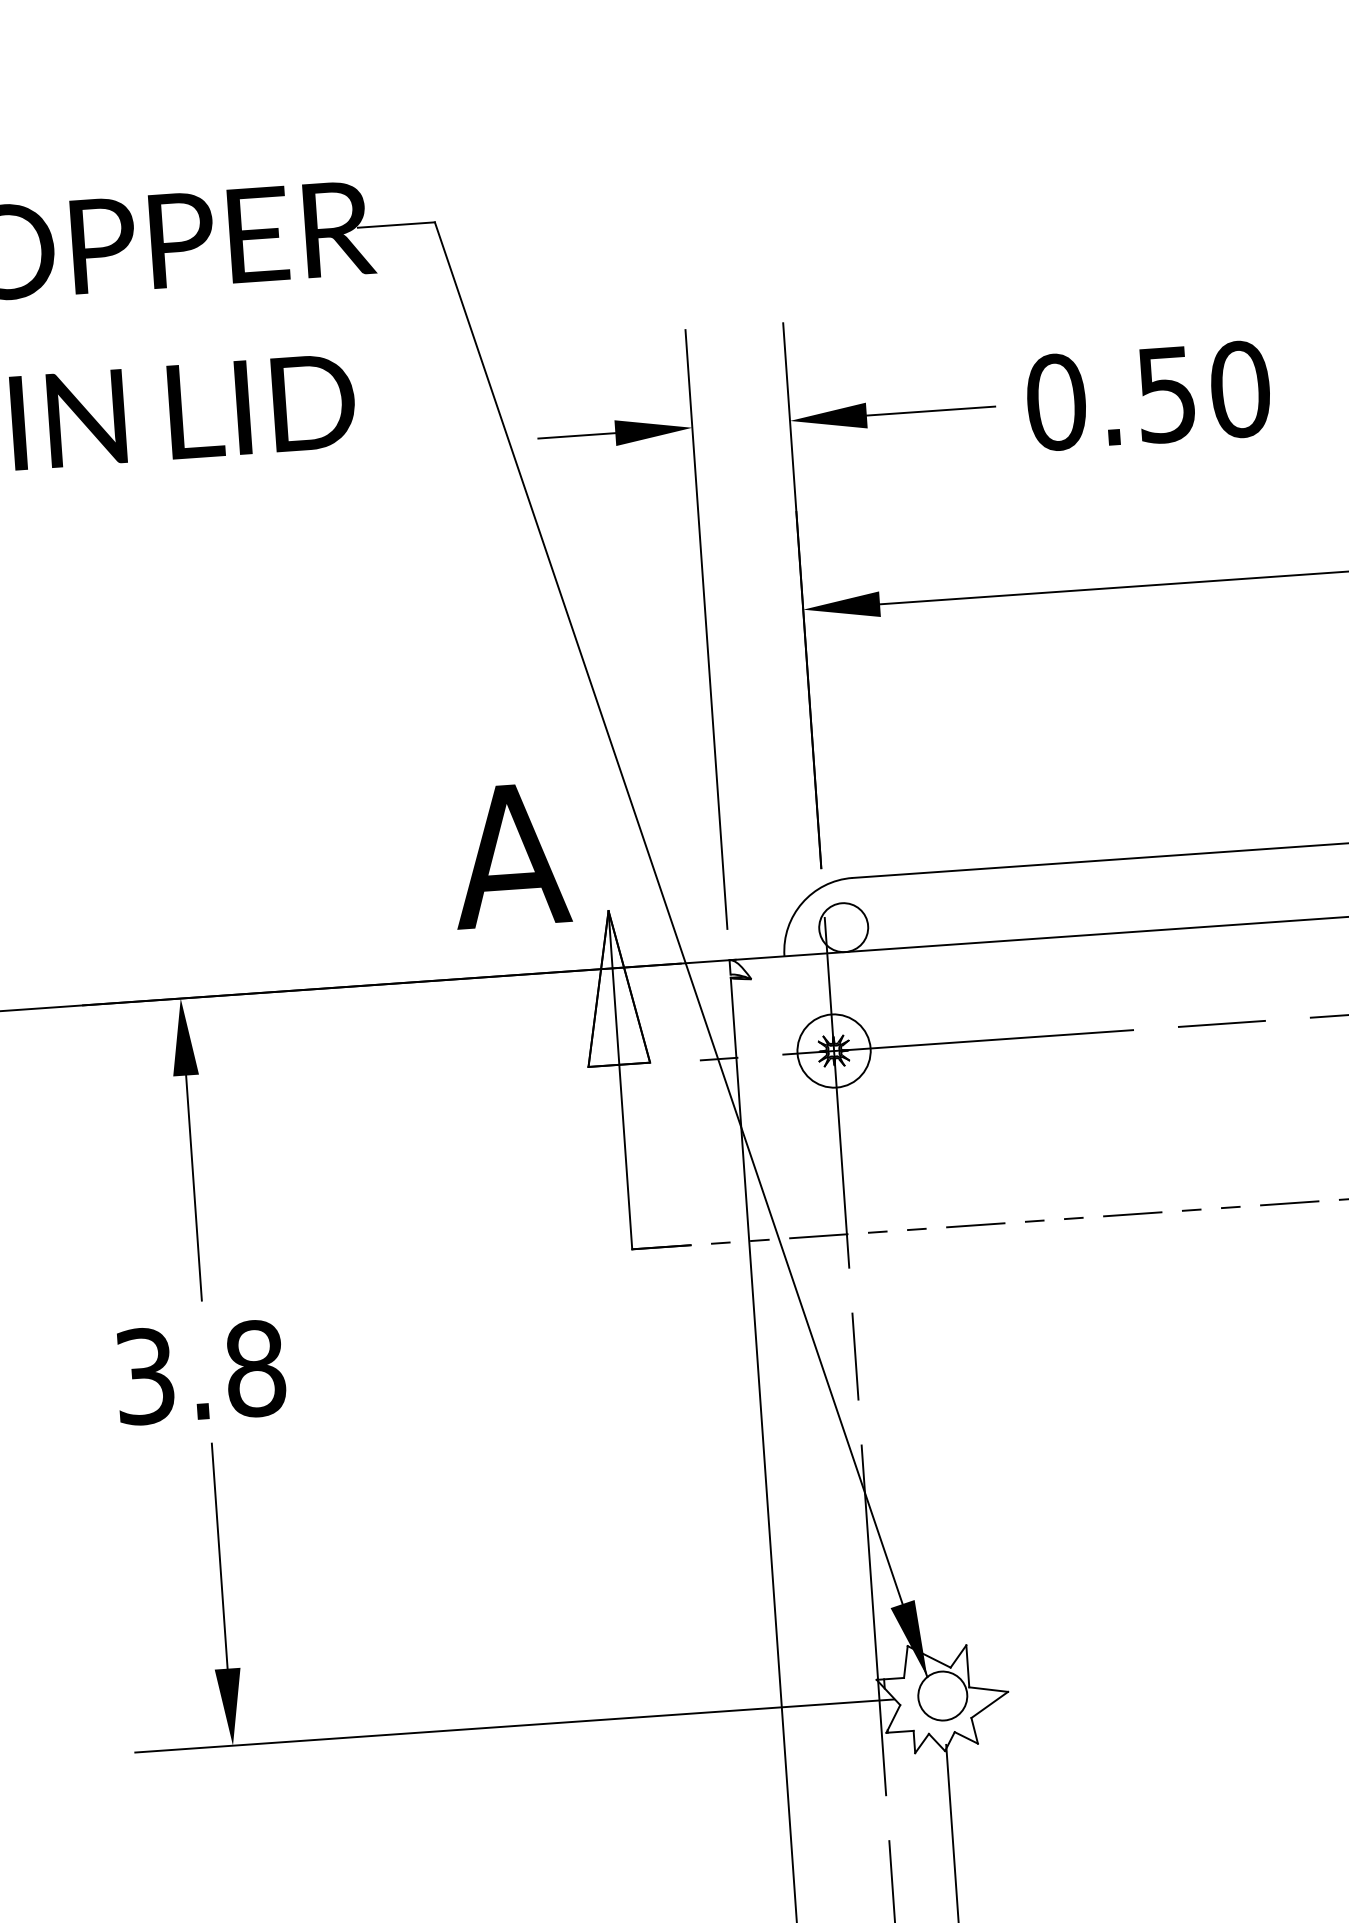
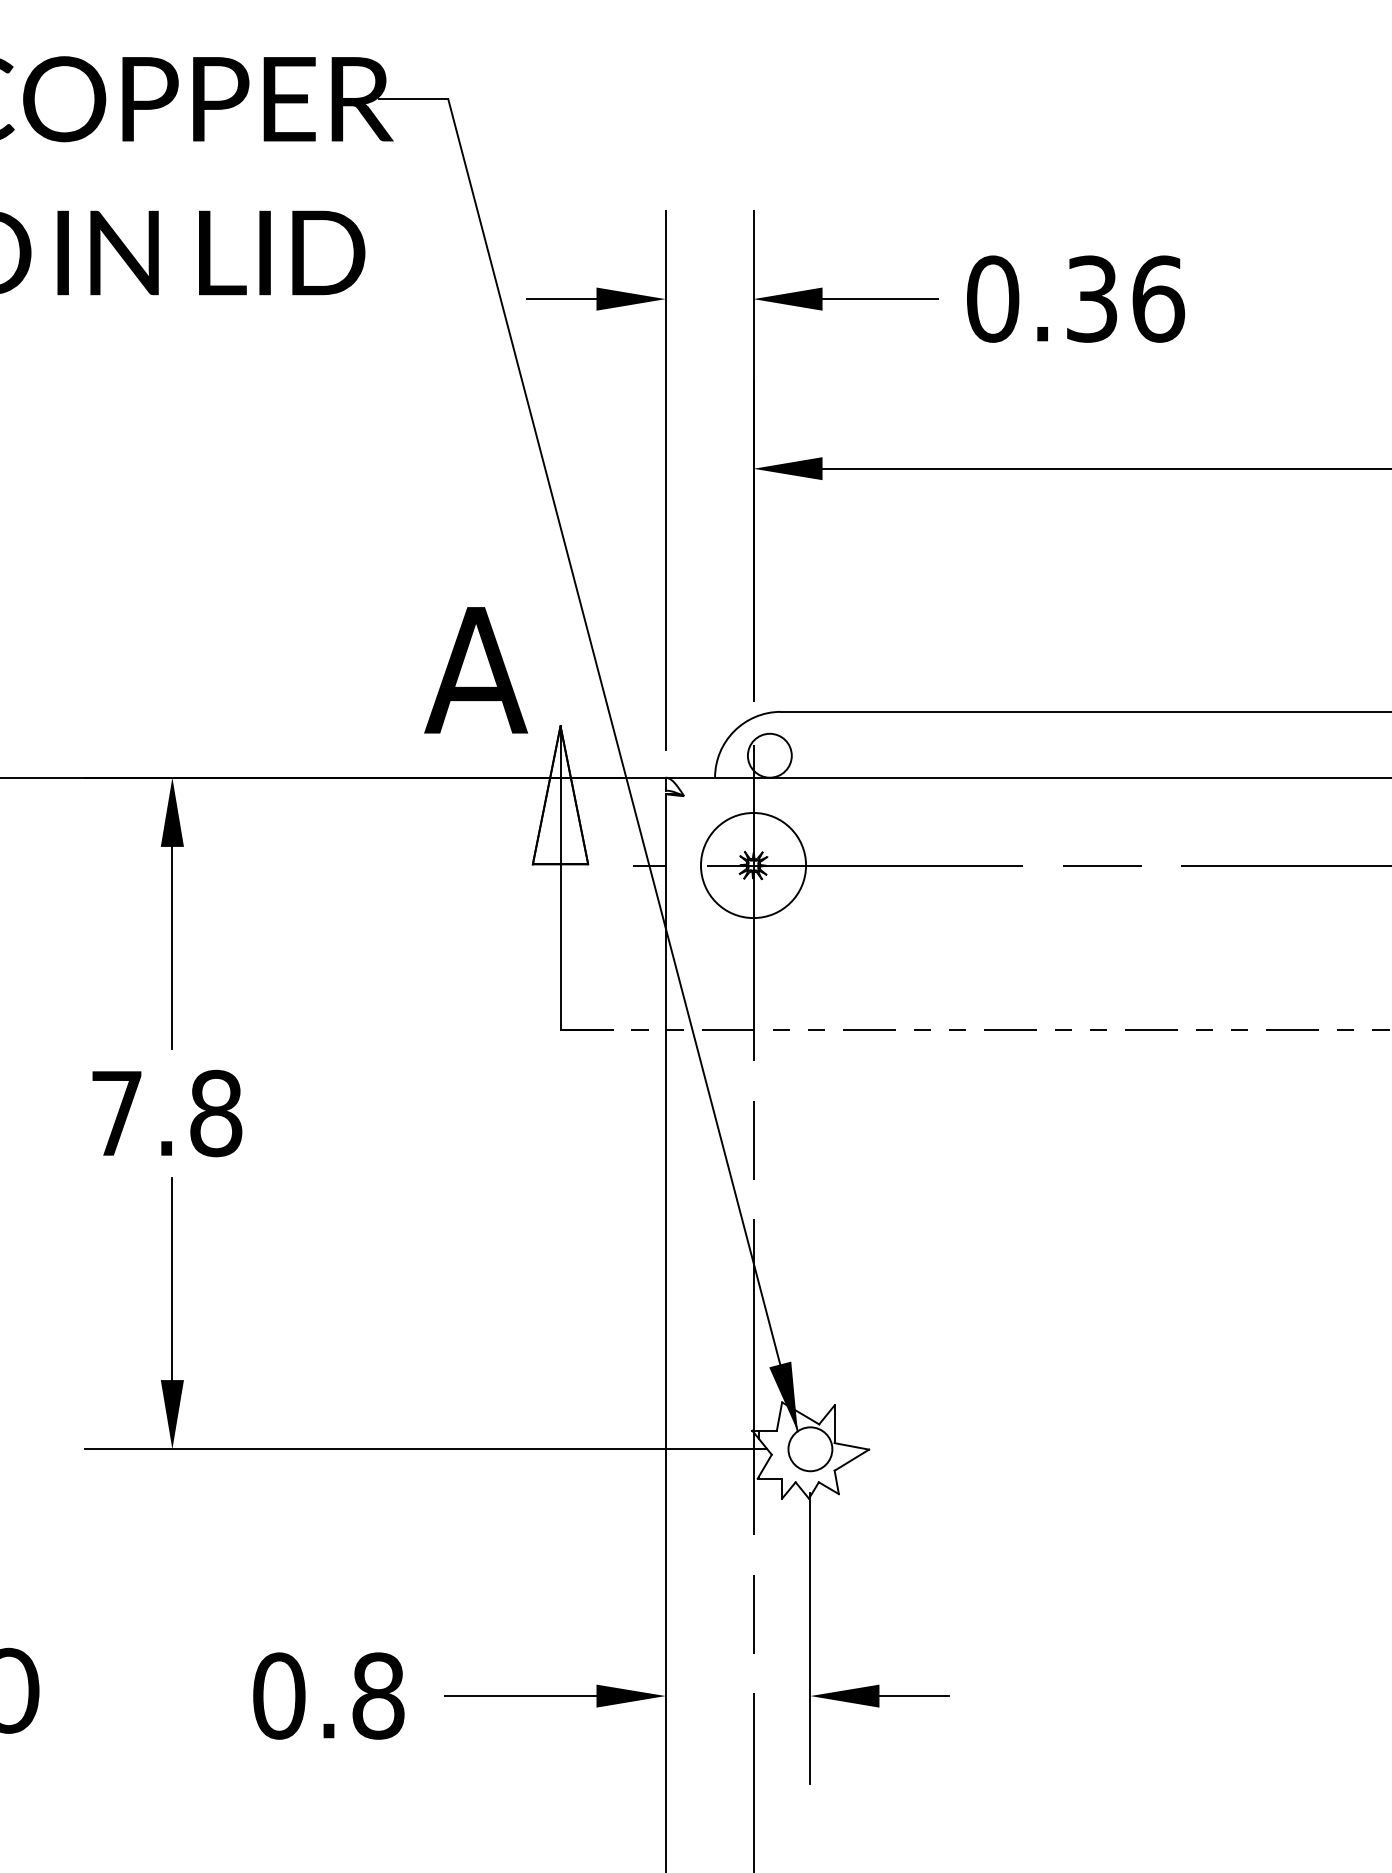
text: (1204, 391) -> (1126, 298), 0.50 -> 0.36
circle: (834, 1051) -> (753, 865), size x1.6
text: (144, 1376) -> (116, 1113), 3.8 -> 7.8

